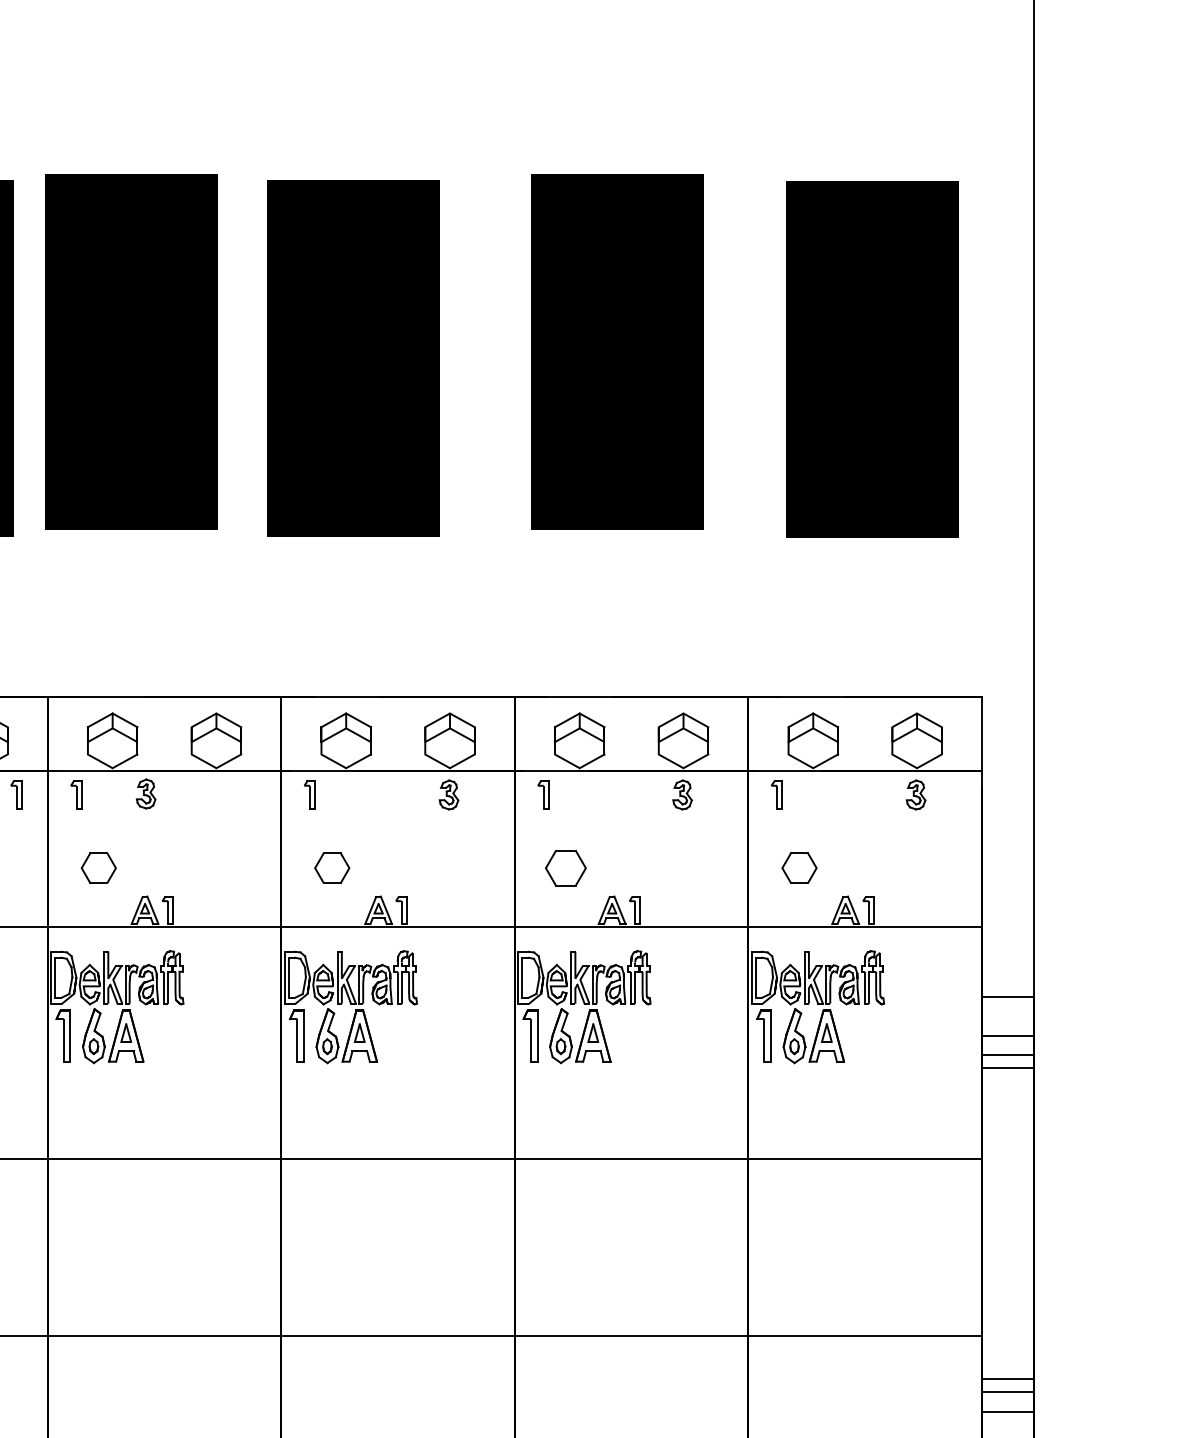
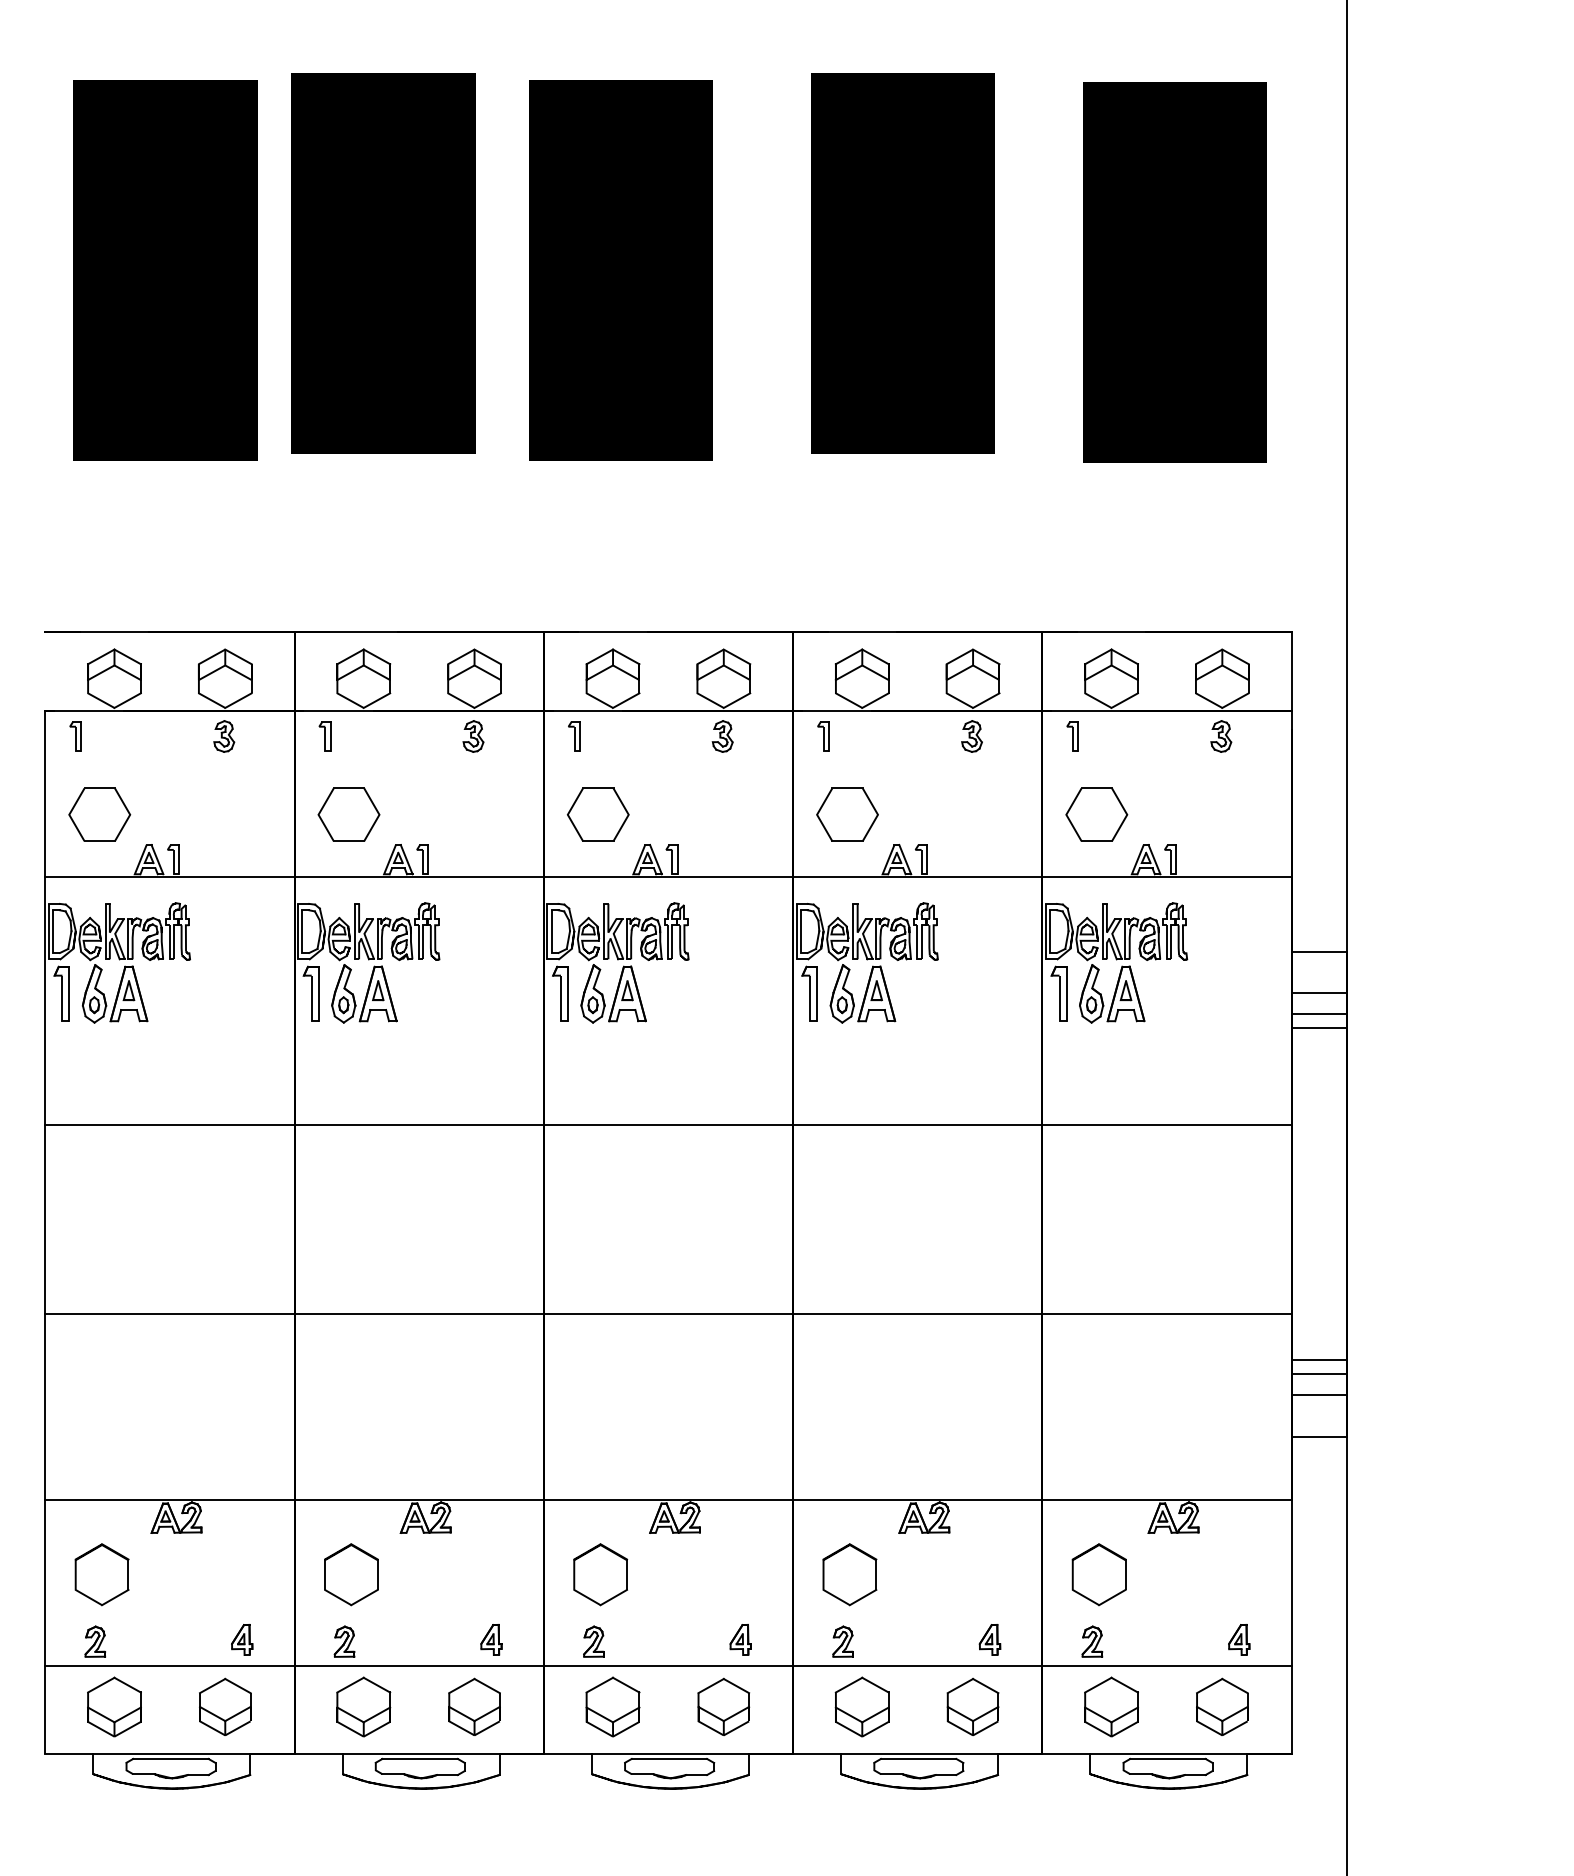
part: (15, 794) -> (260, 736), removed
part: (146, 794) -> (473, 736), moved
part: (98, 868) -> (348, 814), size x1.67
part: (331, 868) -> (597, 814), size x1.67
part: (565, 868) -> (847, 814), size x1.43
part: (799, 868) -> (1096, 814), size x1.67

